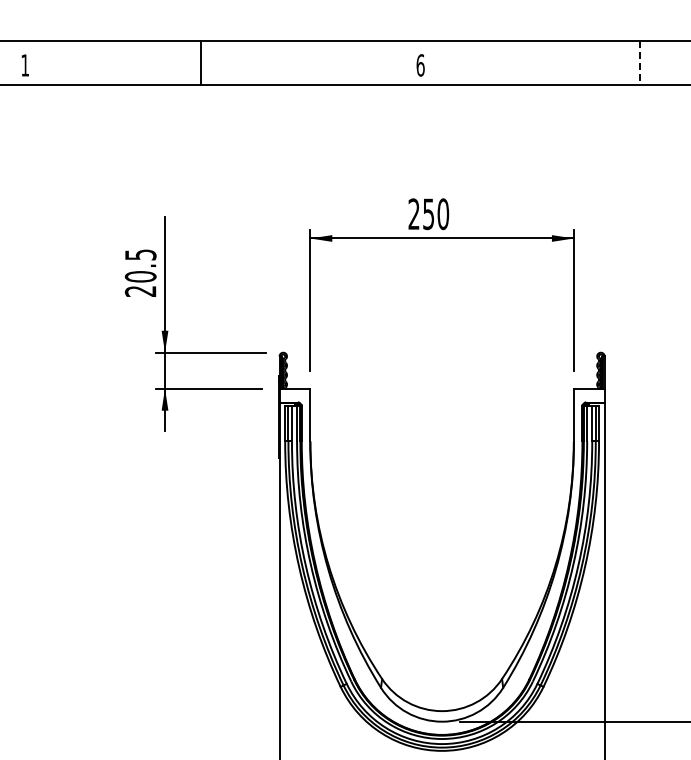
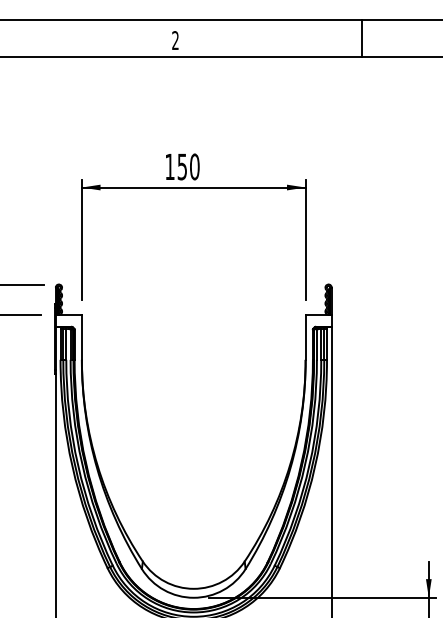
line: (640, 63) -> (362, 38), dashed -> solid
text: (420, 65) -> (175, 40), 6 -> 2
text: (413, 213) -> (169, 166), 250 -> 150

